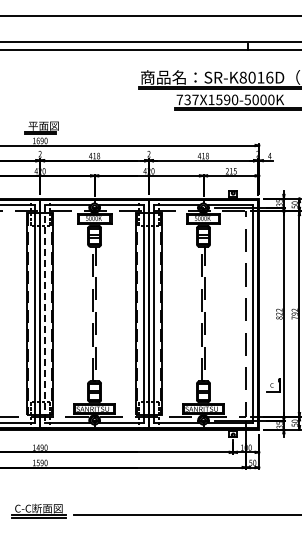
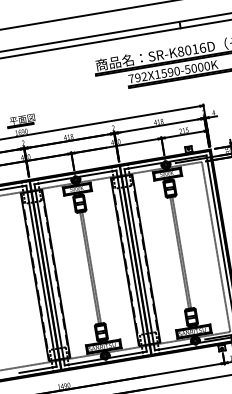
text: (191, 99) -> (141, 76), 737X1590-5000K -> 792X1590-5000K
line: (45, 314) -> (49, 275), dashed -> solid

